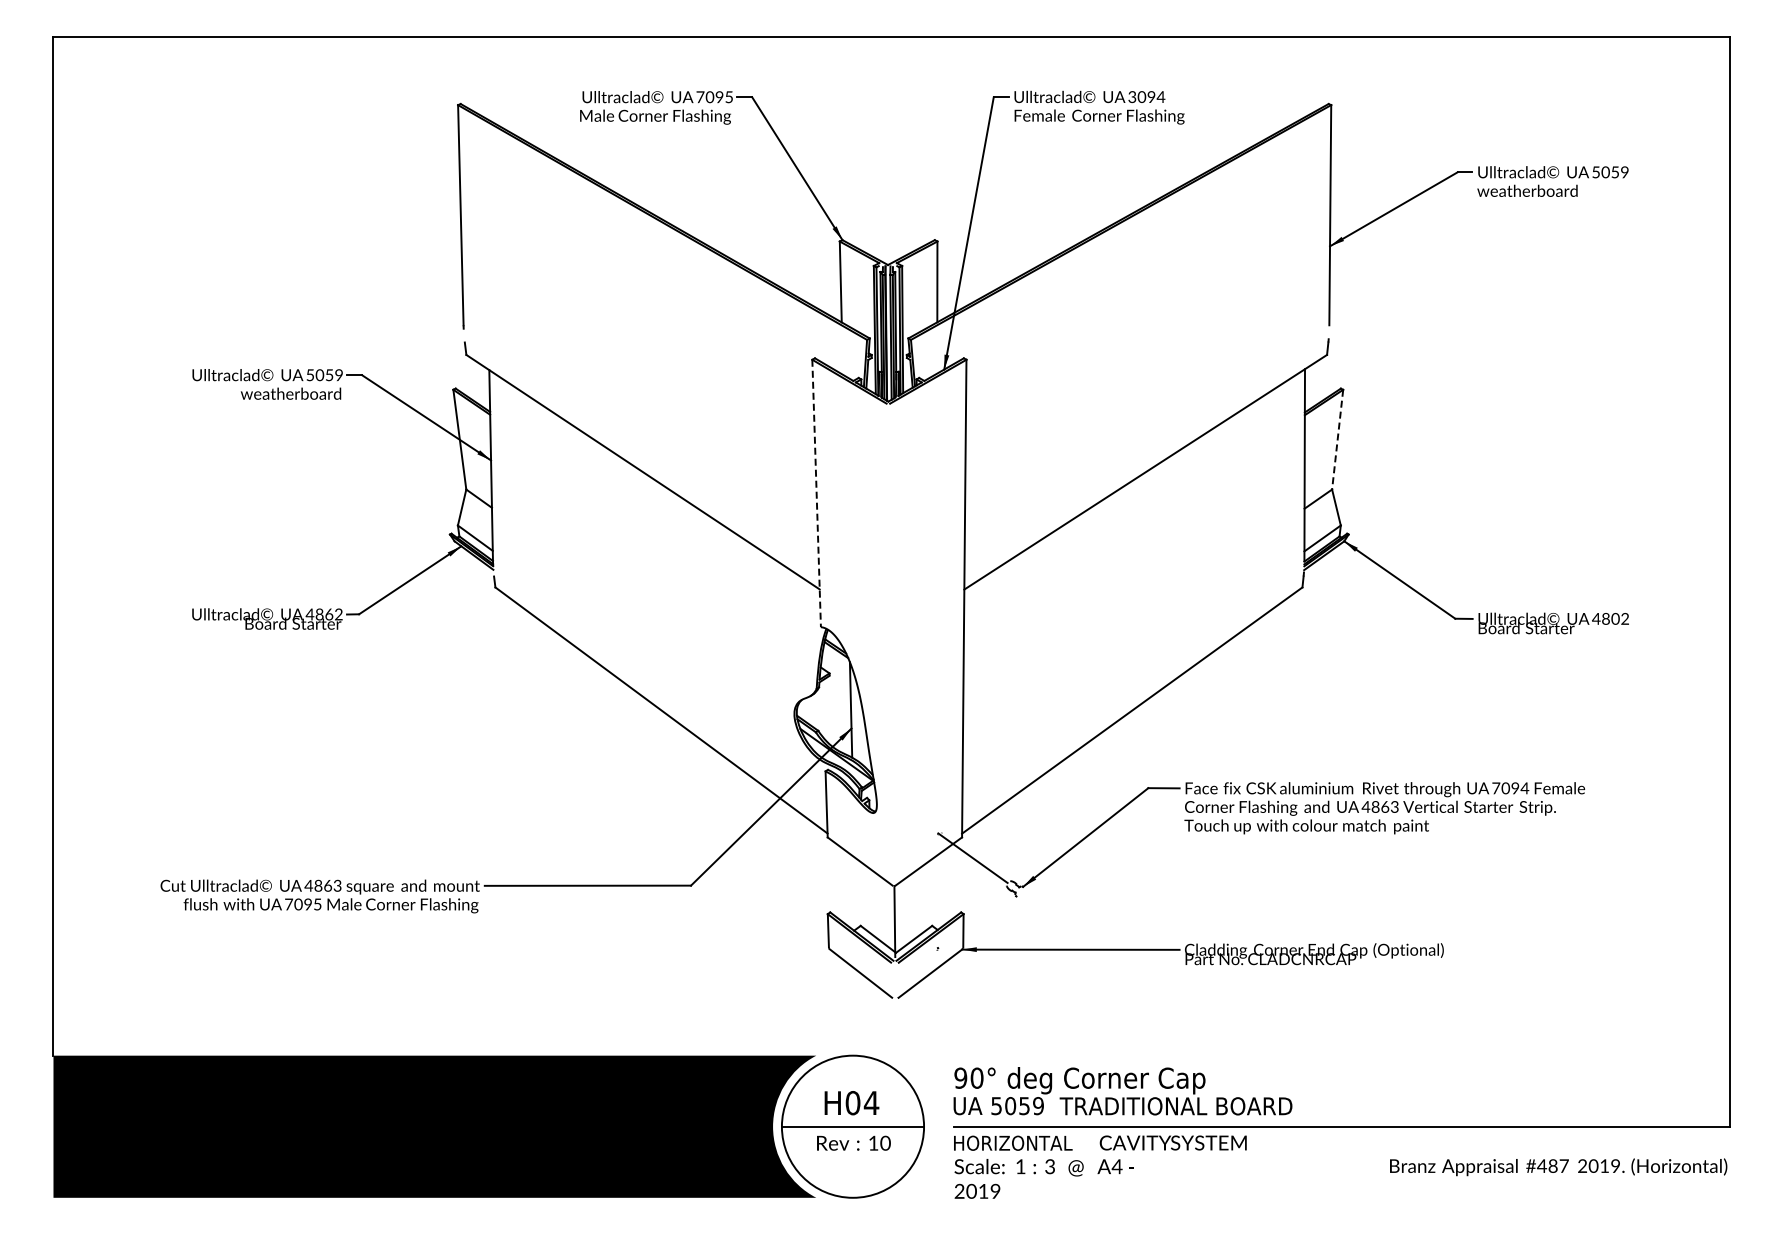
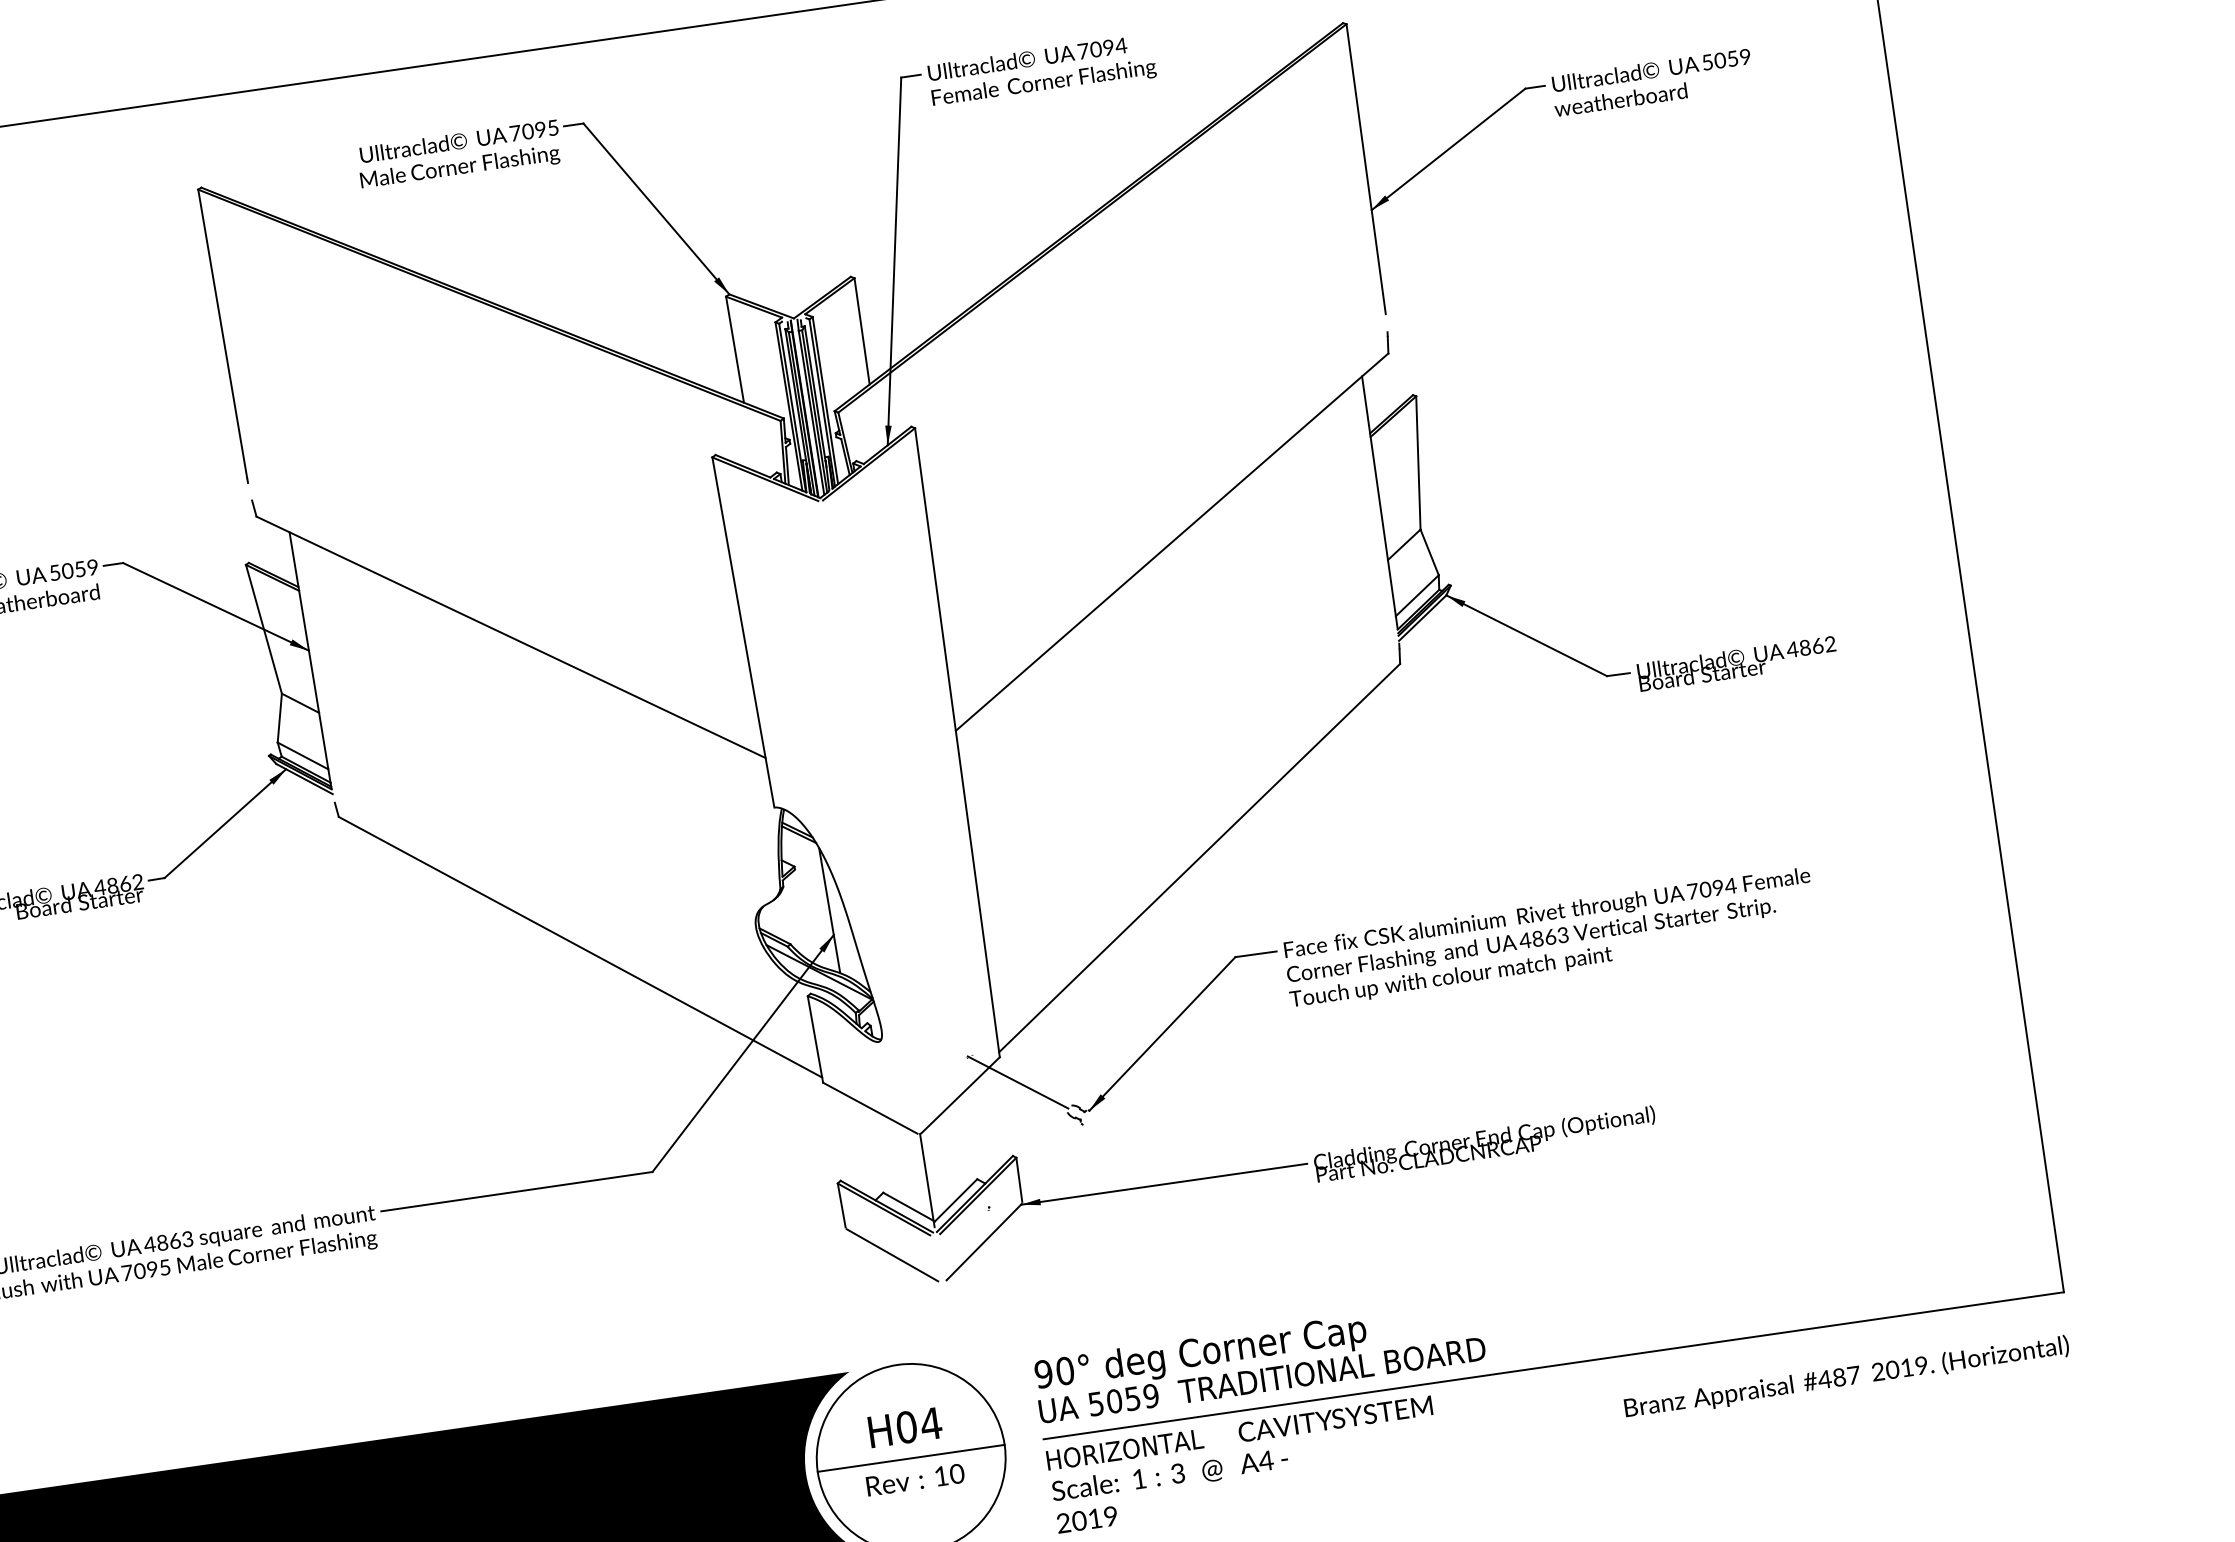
text: (1132, 97) -> (1083, 51), 3094 -> 7094
line: (1337, 440) -> (1418, 464), dashed -> solid
line: (816, 493) -> (743, 632), dashed -> solid
text: (1615, 618) -> (1817, 645), 4802 -> 4862

